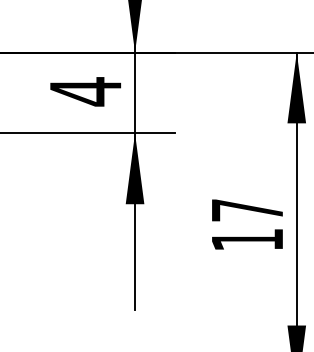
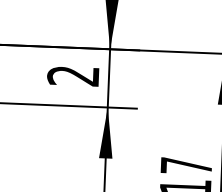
text: (85, 91) -> (73, 75), 4 -> 2

